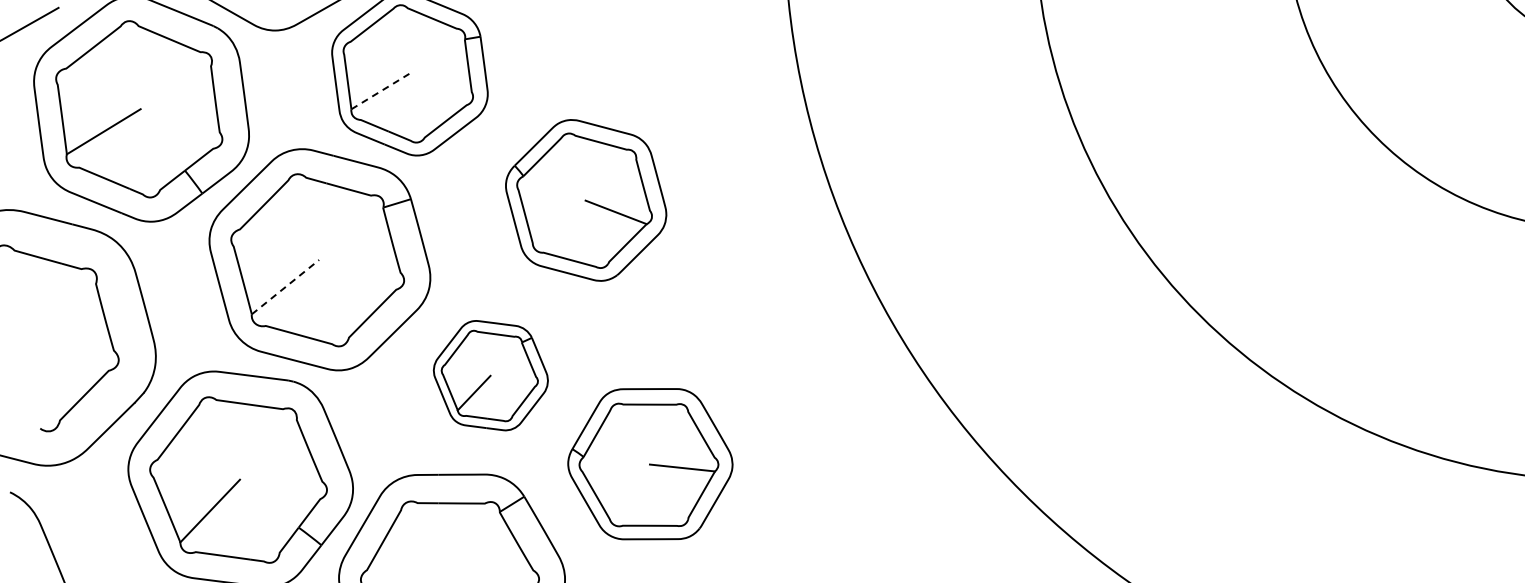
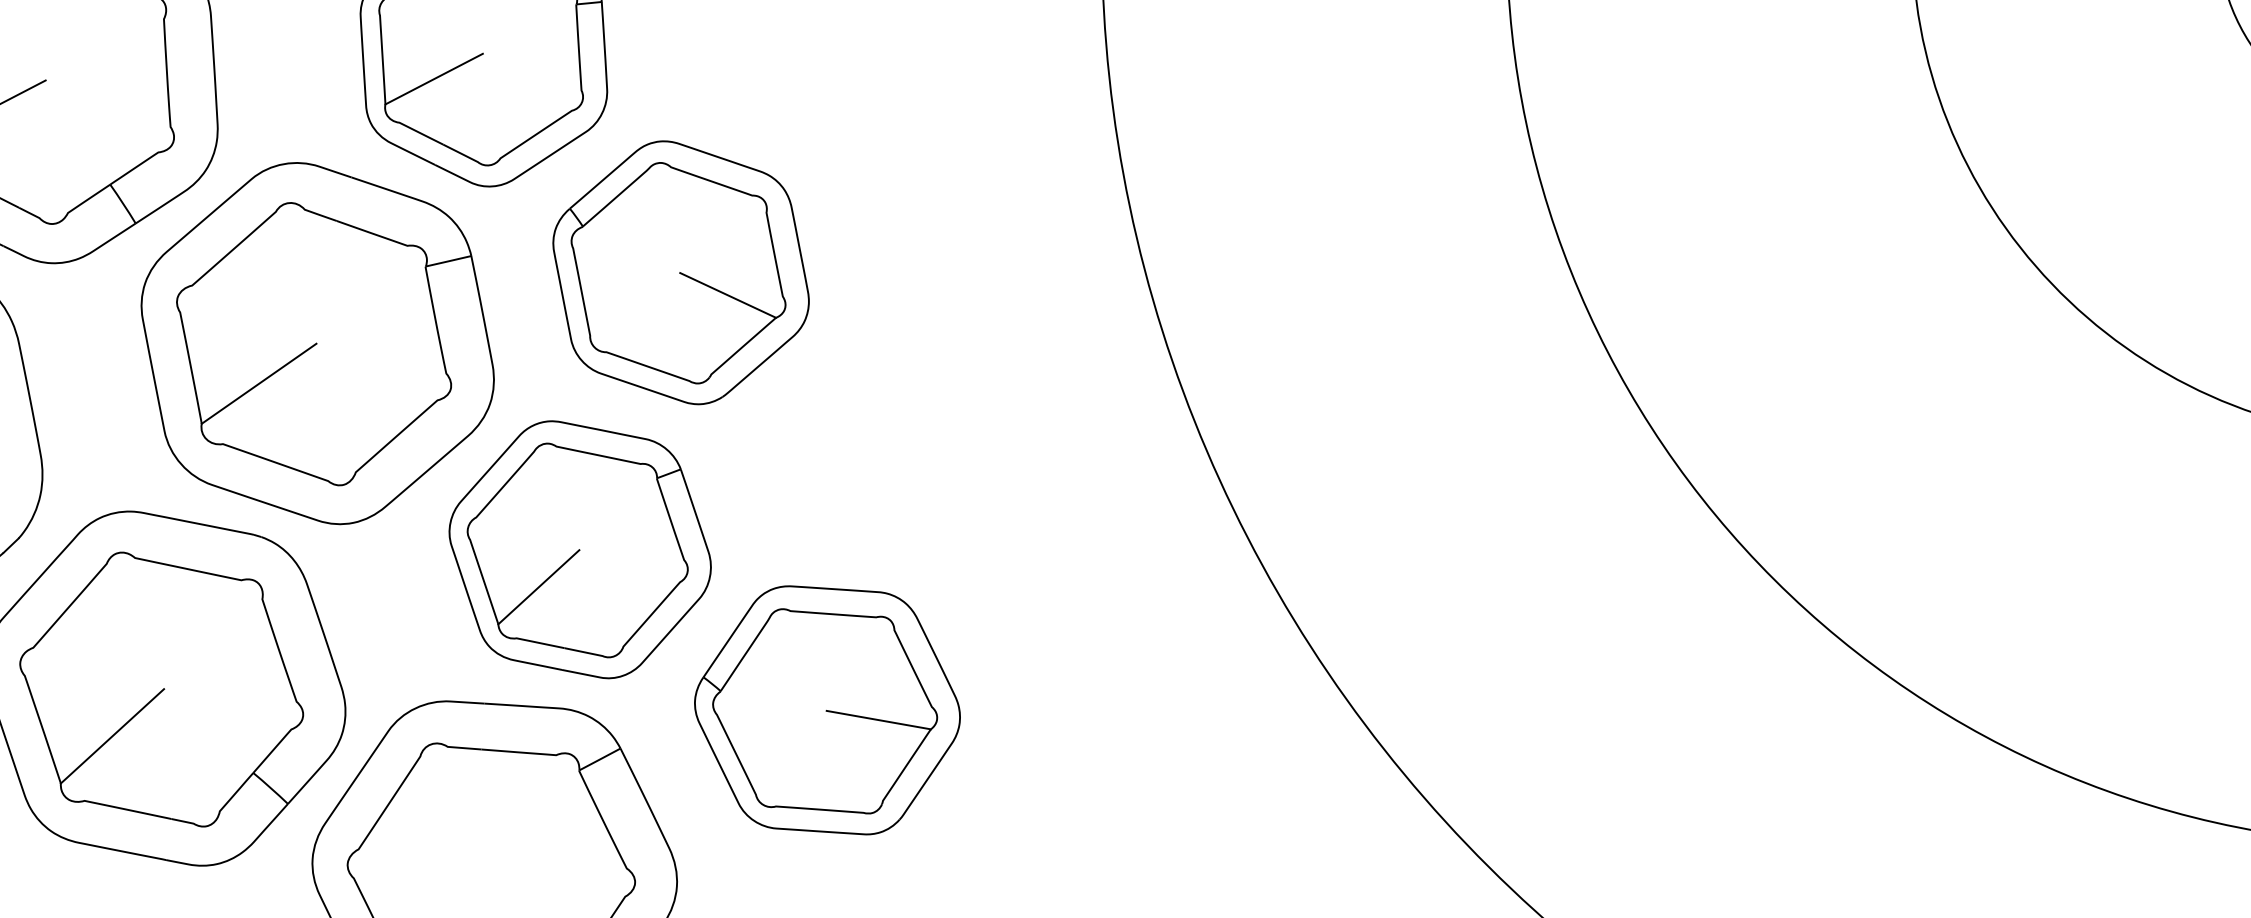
line: (380, 91) -> (434, 79), dashed -> solid
part: (586, 200) -> (681, 272), moved
line: (285, 286) -> (259, 382), dashed -> solid
part: (490, 375) -> (579, 549), size x1.43

